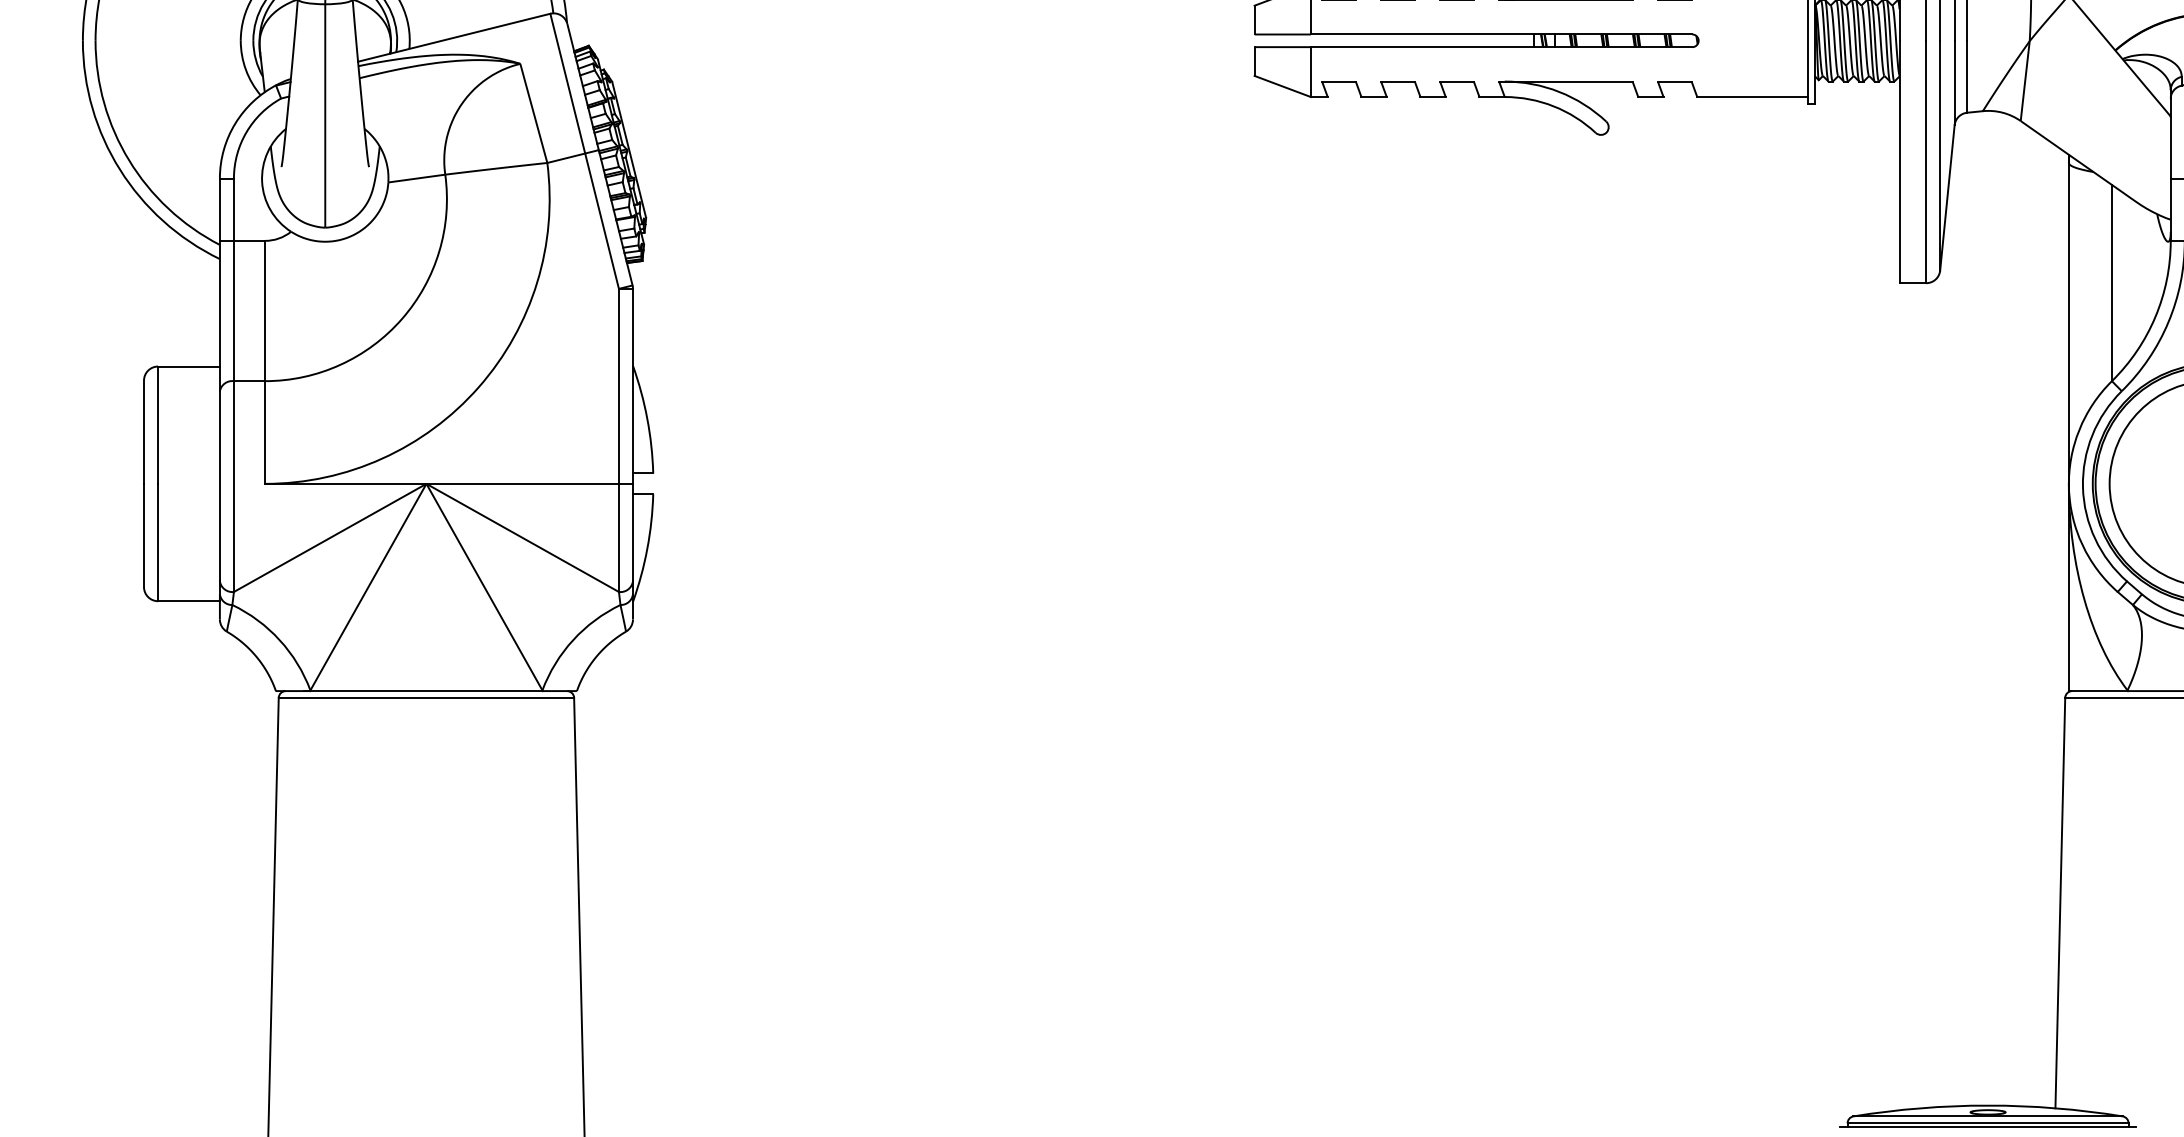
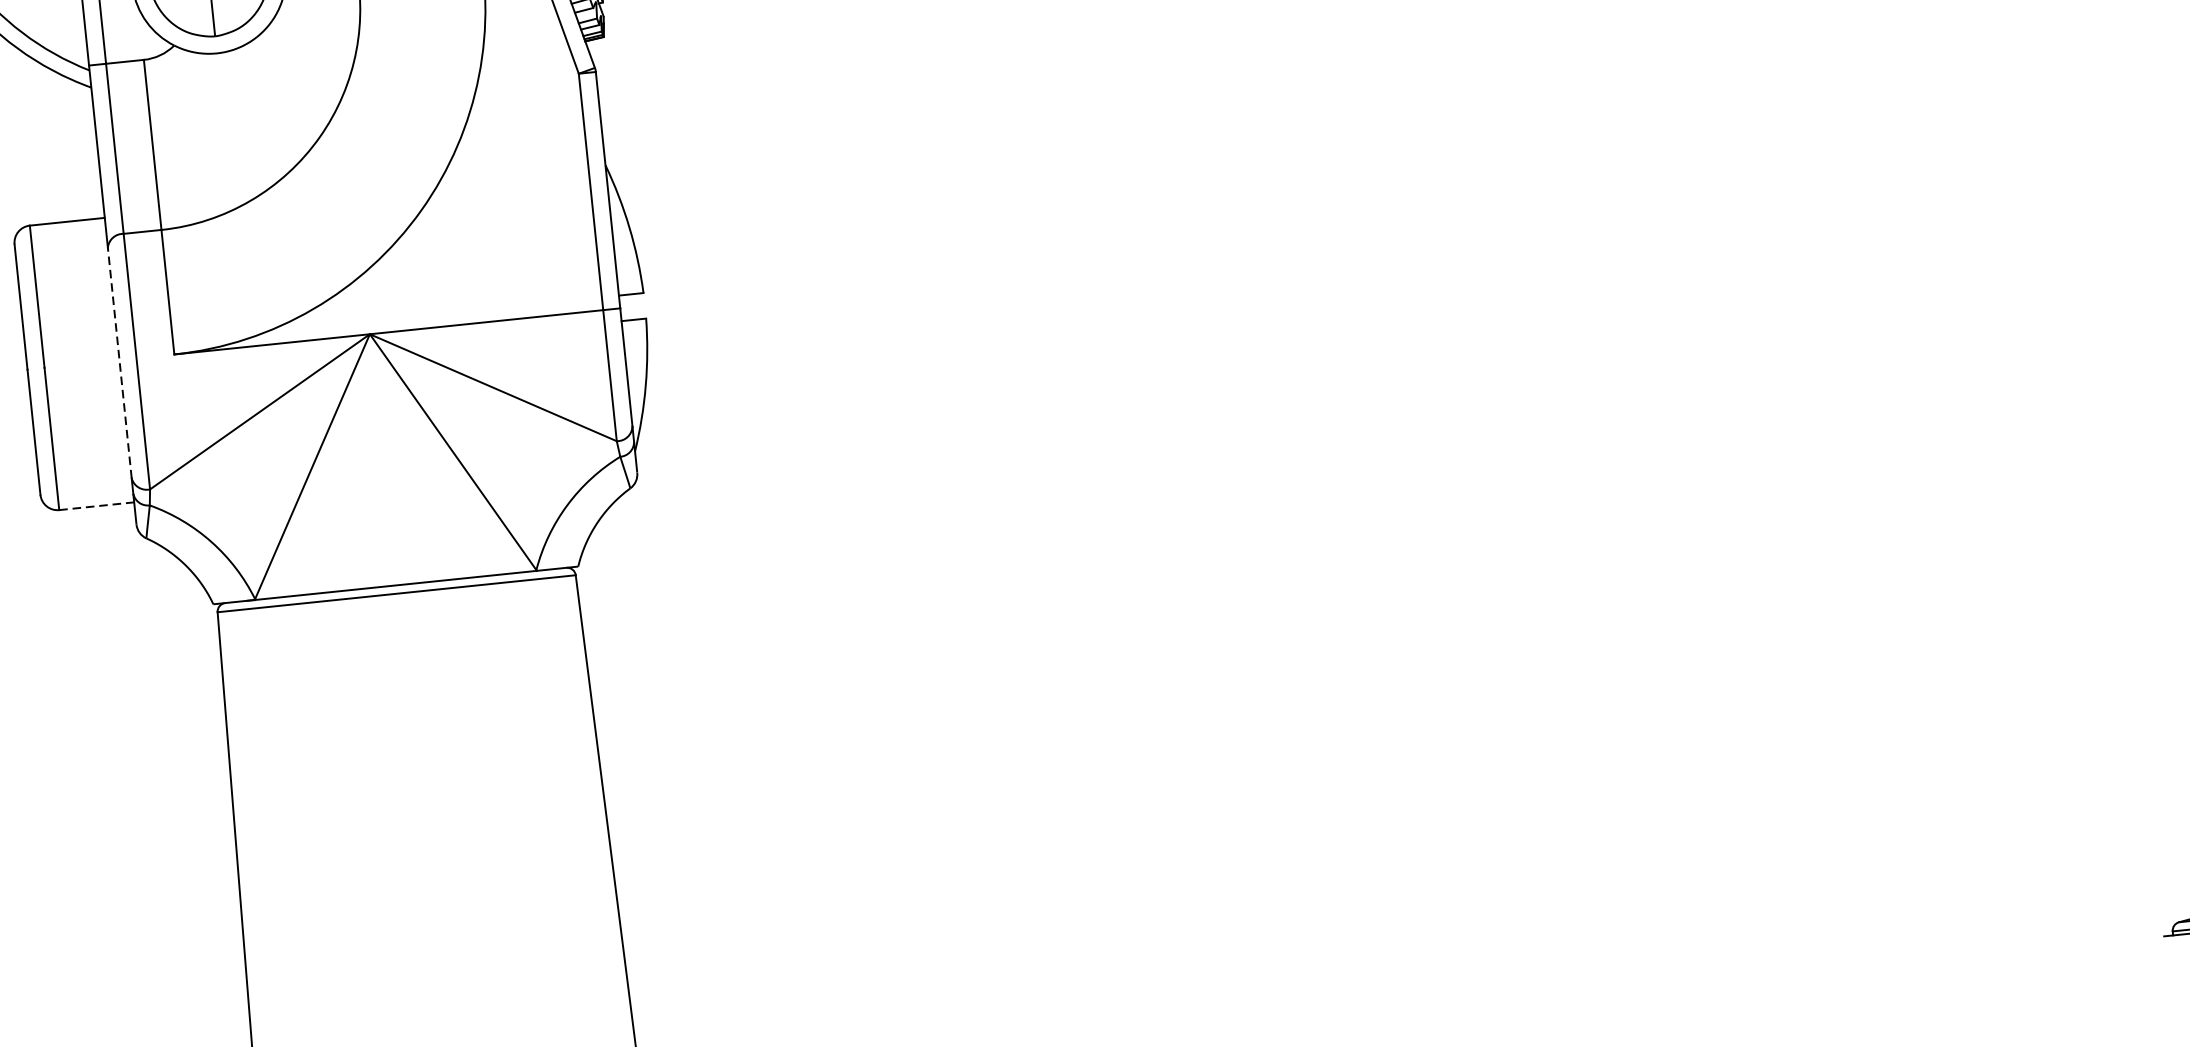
line: (219, 485) -> (119, 362), solid -> dashed
line: (188, 601) -> (96, 506), solid -> dashed

